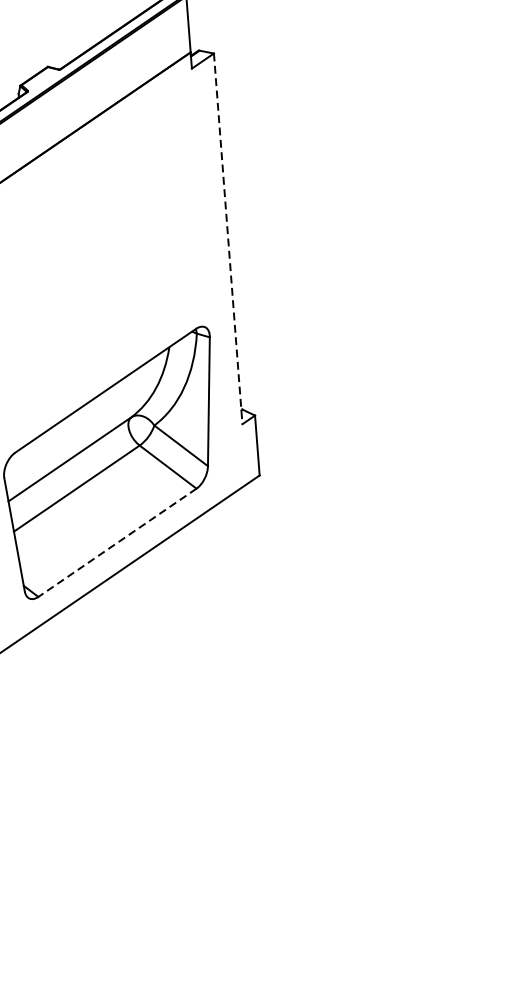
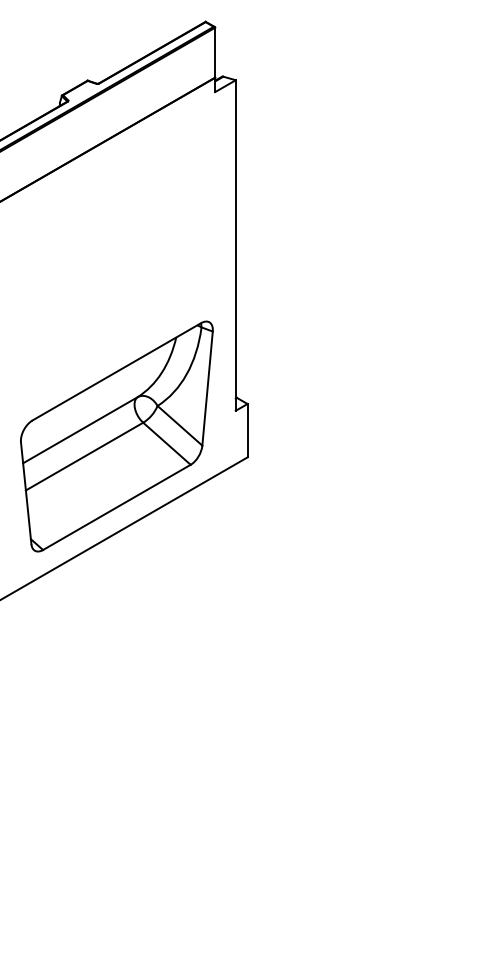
line: (227, 240) -> (235, 246), dashed -> solid
line: (117, 542) -> (116, 507), dashed -> solid

